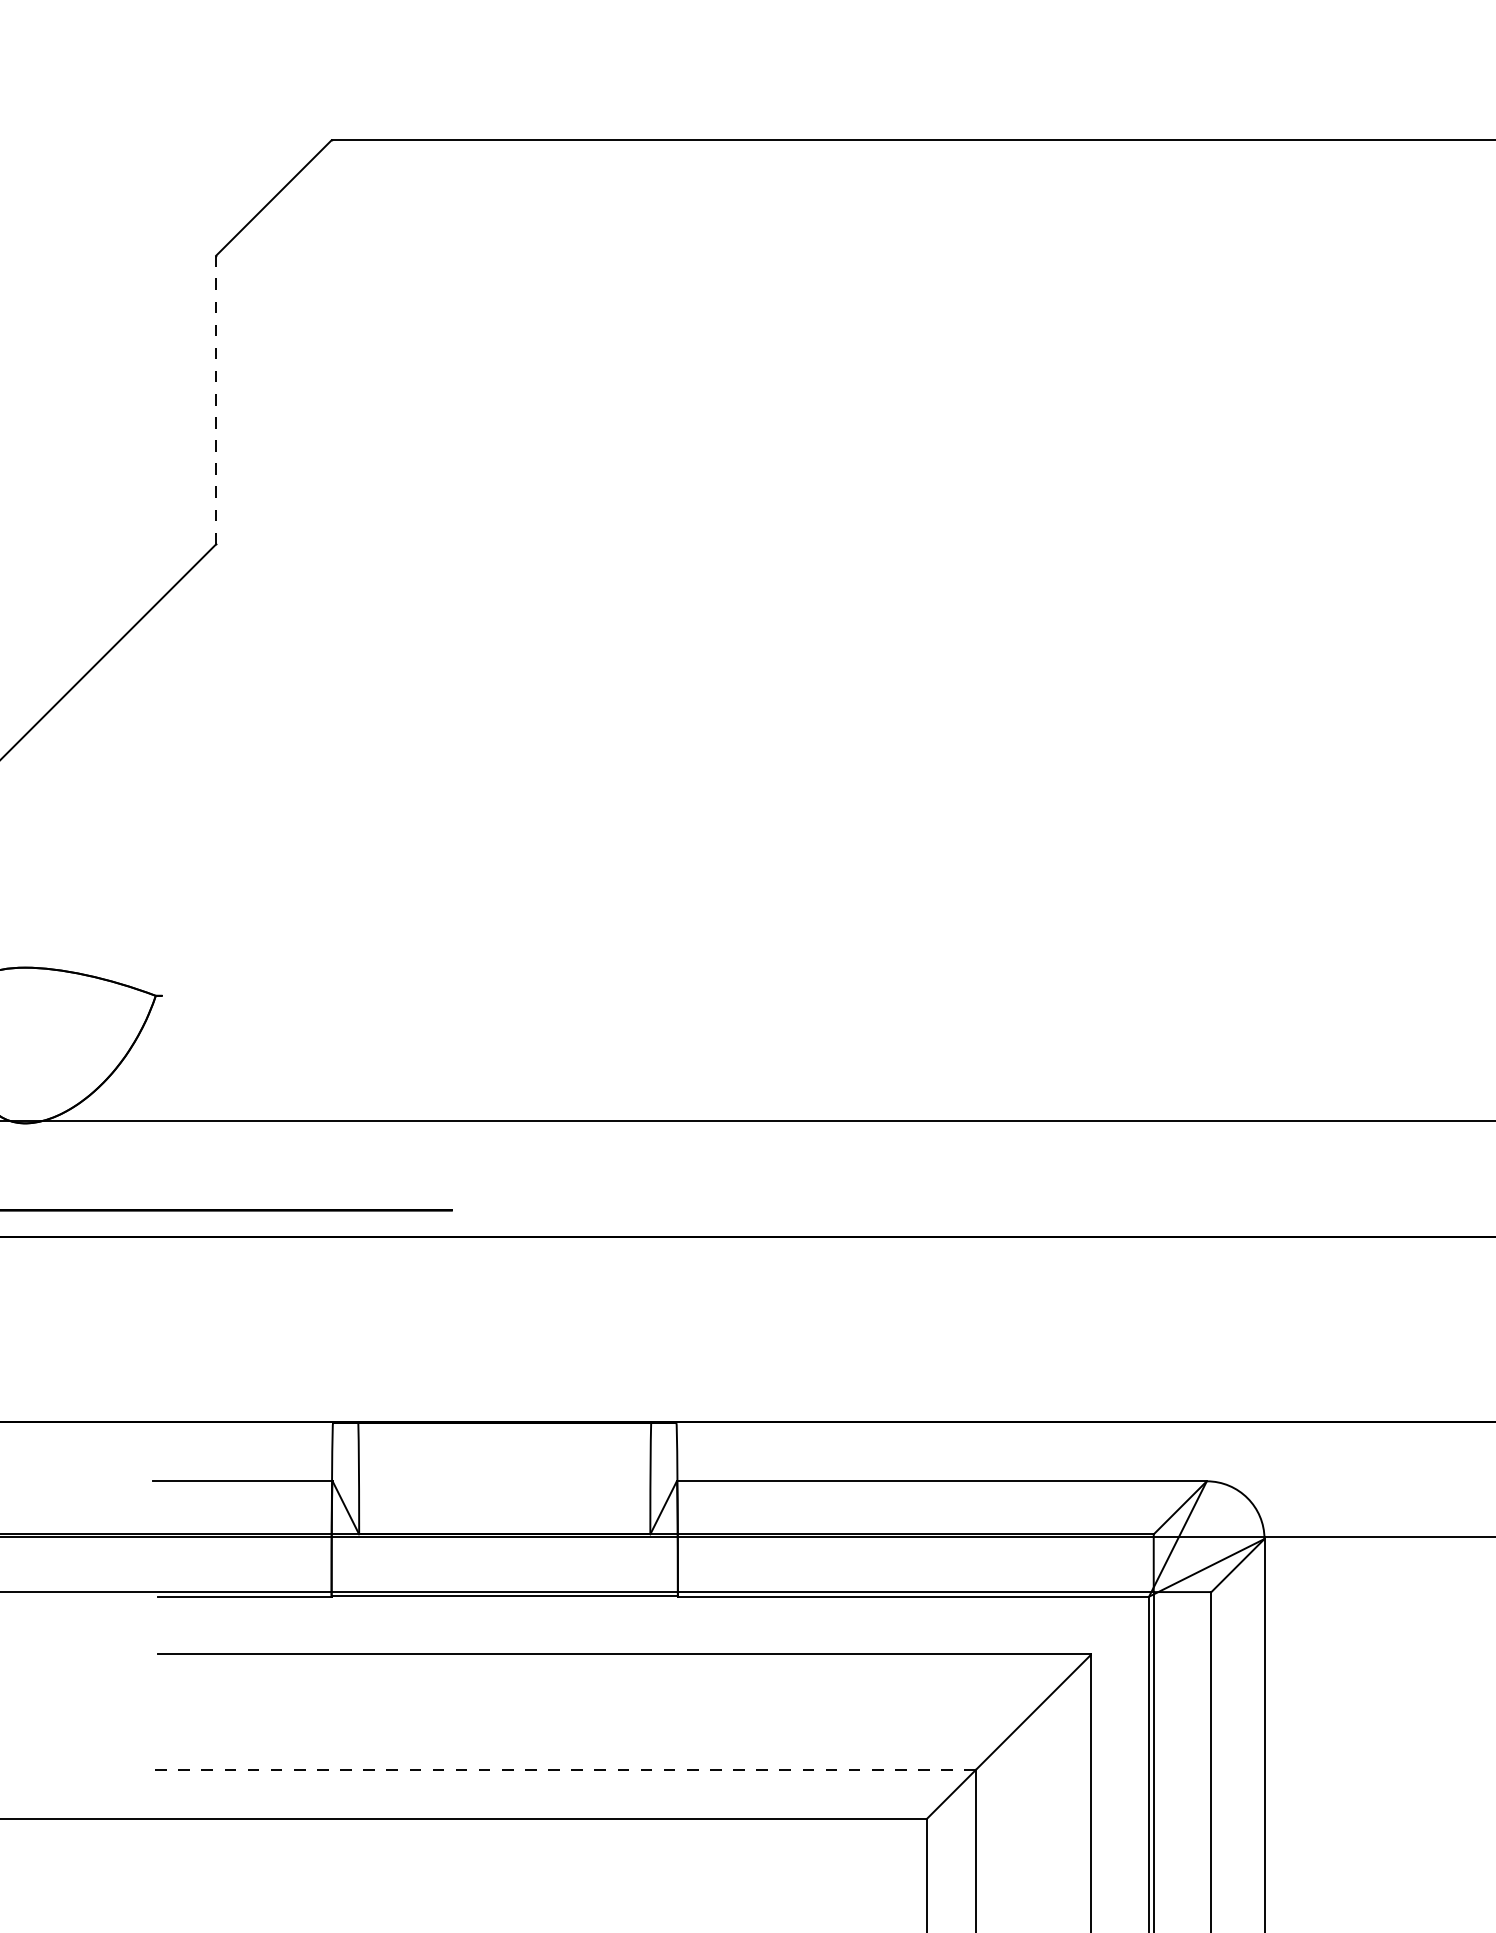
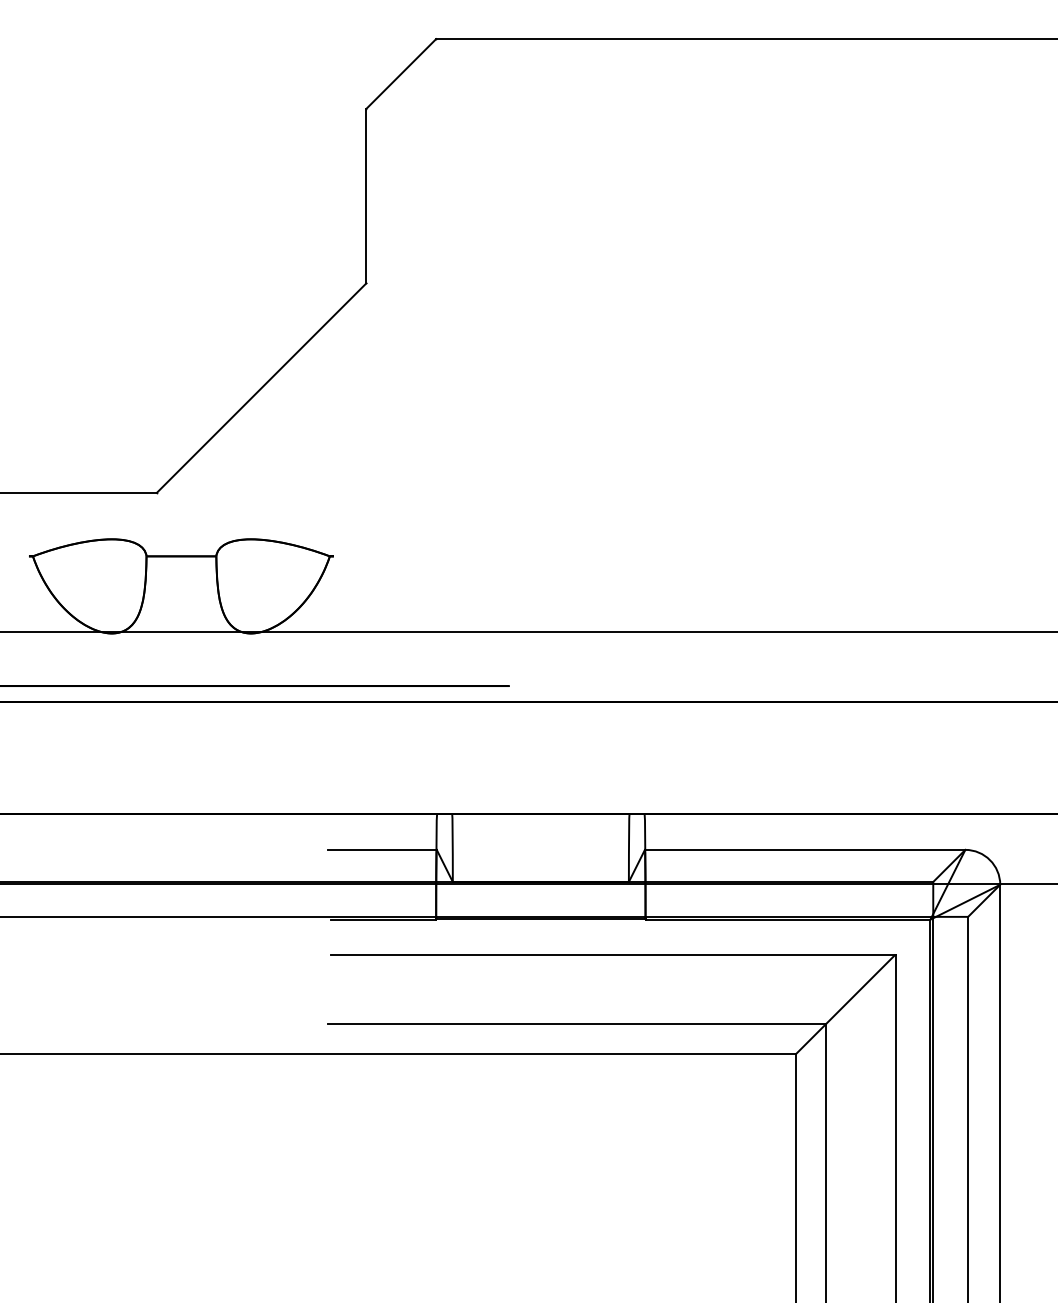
line: (216, 398) -> (366, 195), dashed -> solid
line: (565, 1770) -> (577, 1024), dashed -> solid

